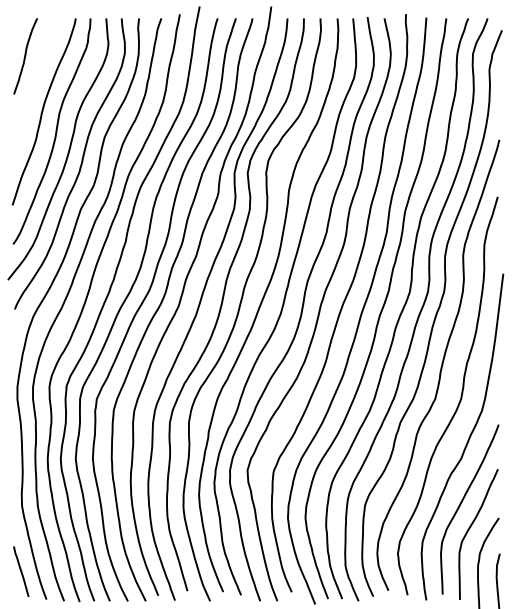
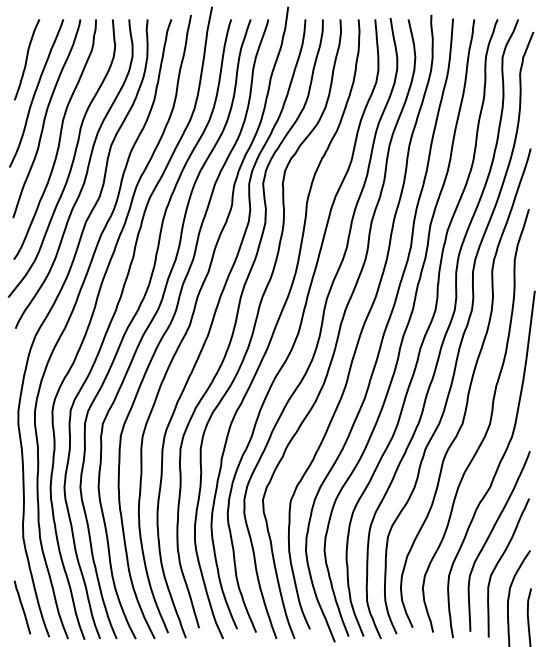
curve: (34, 87) -> (36, 92), added

